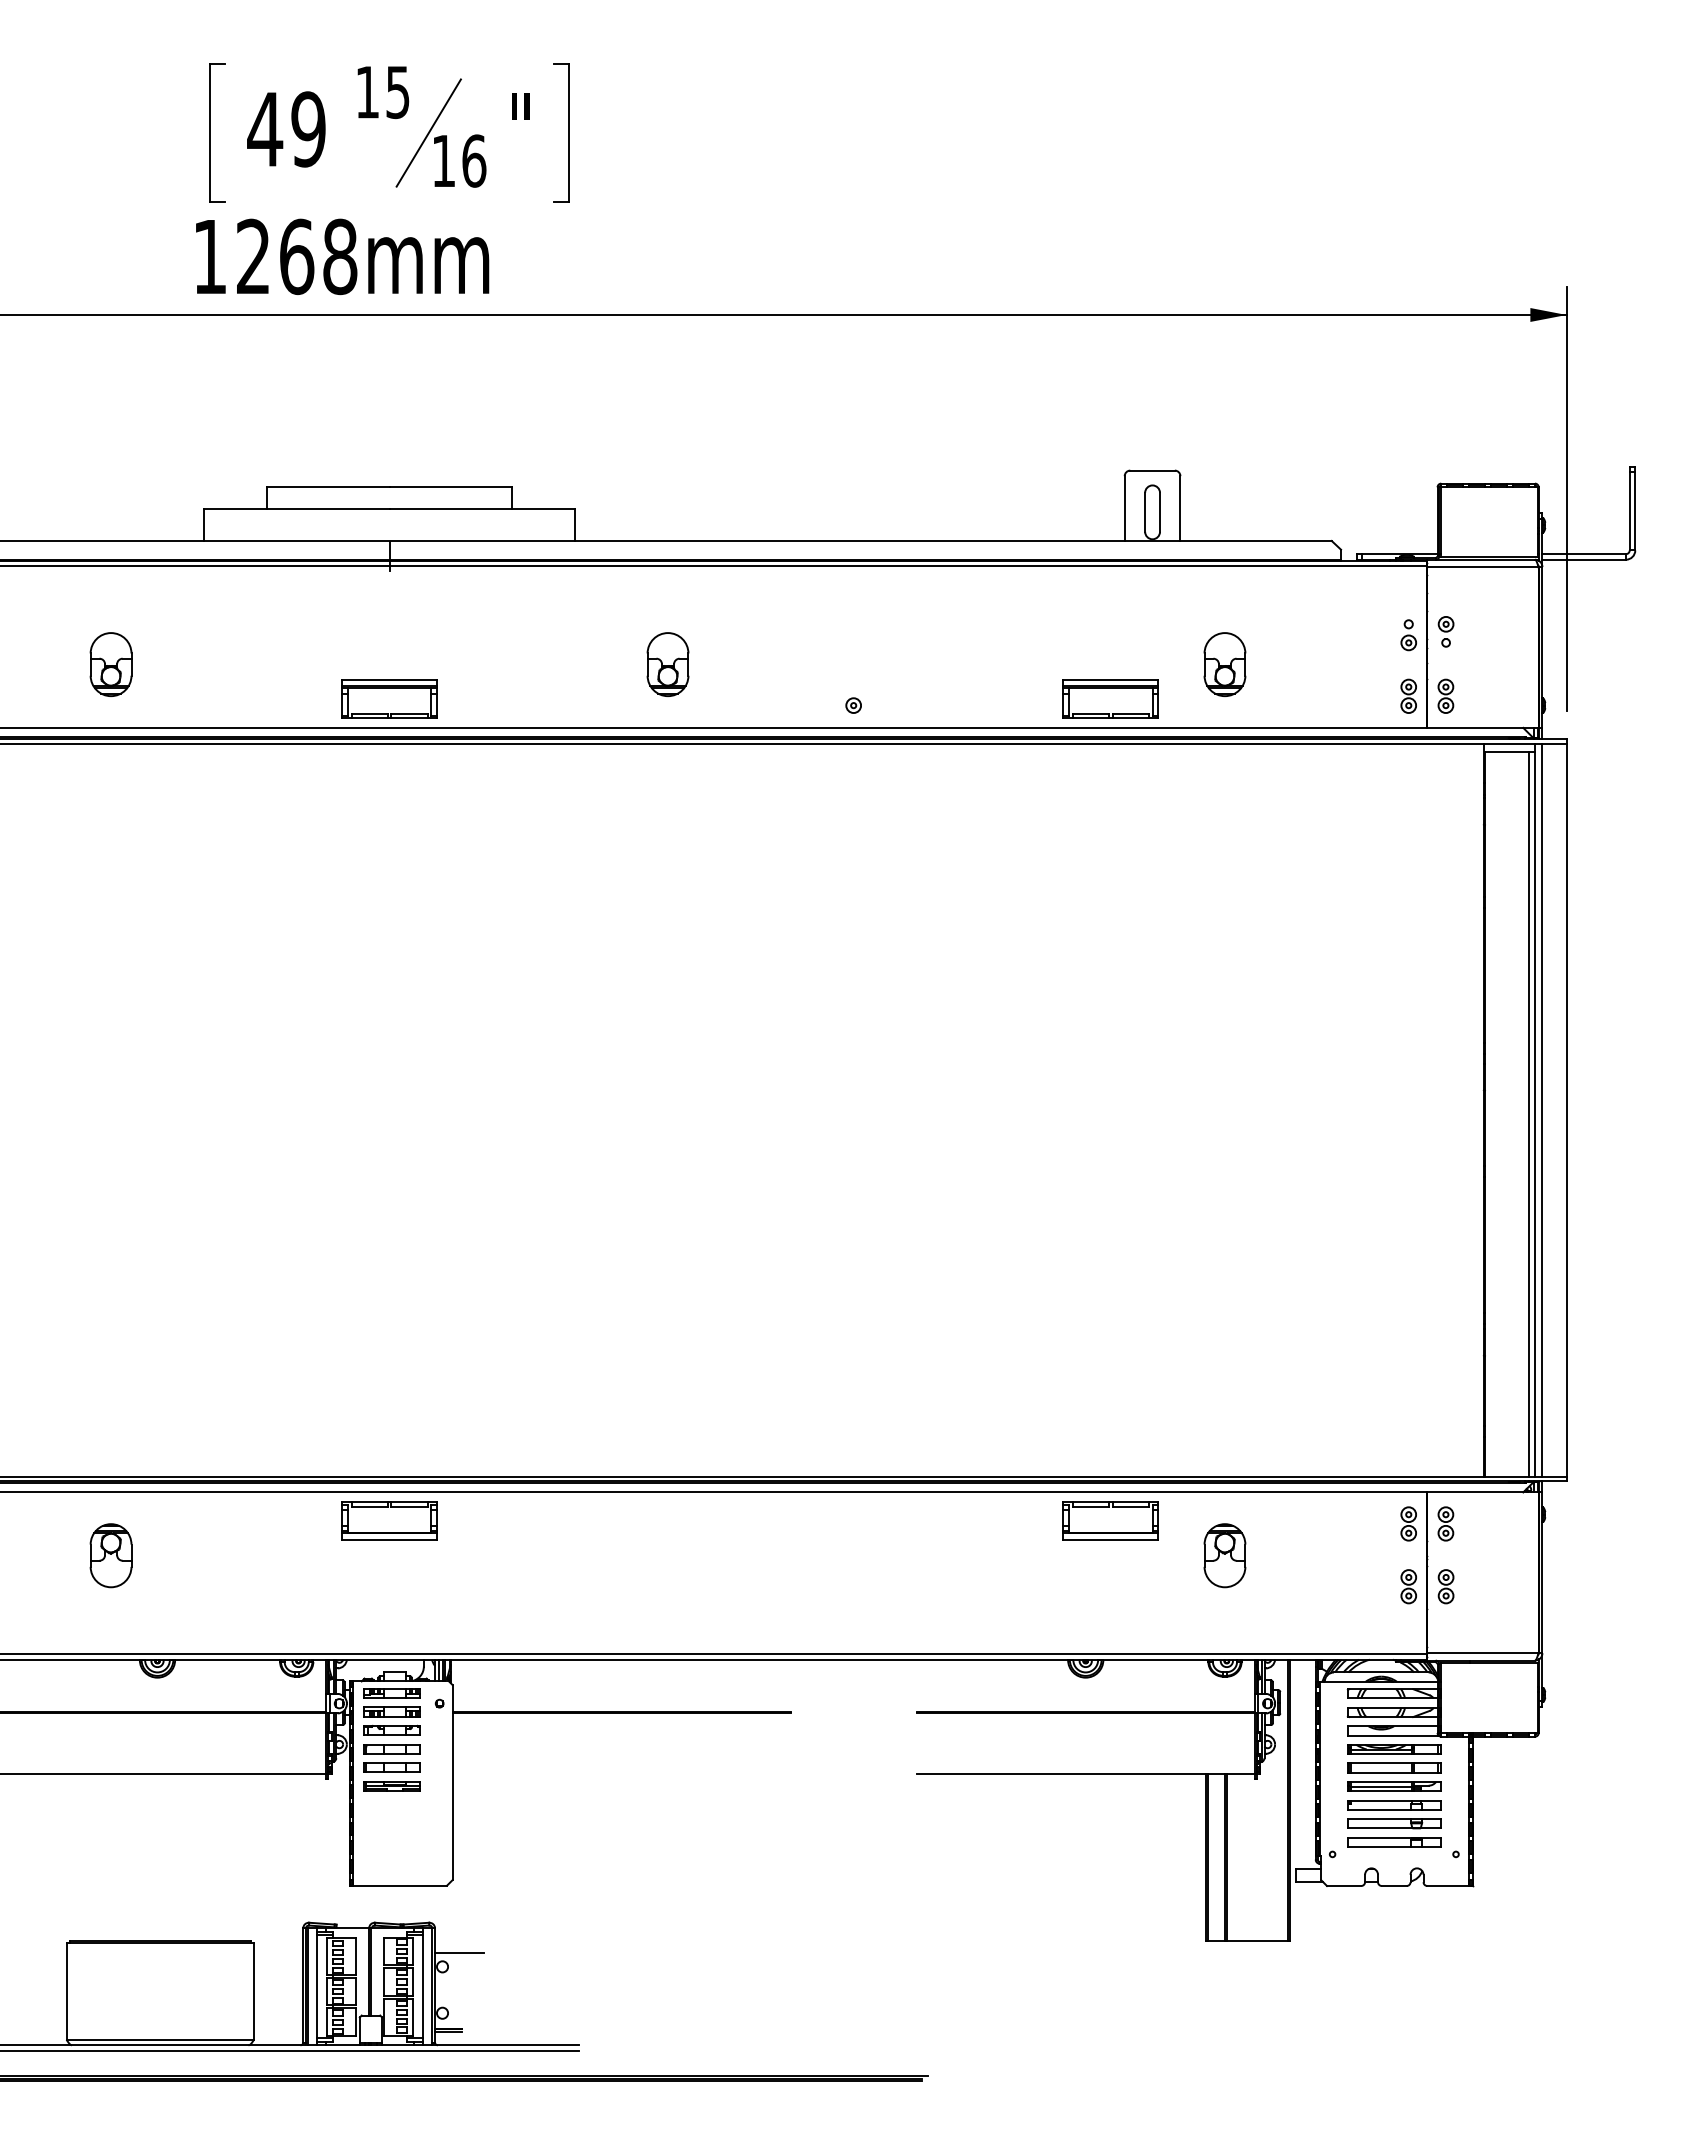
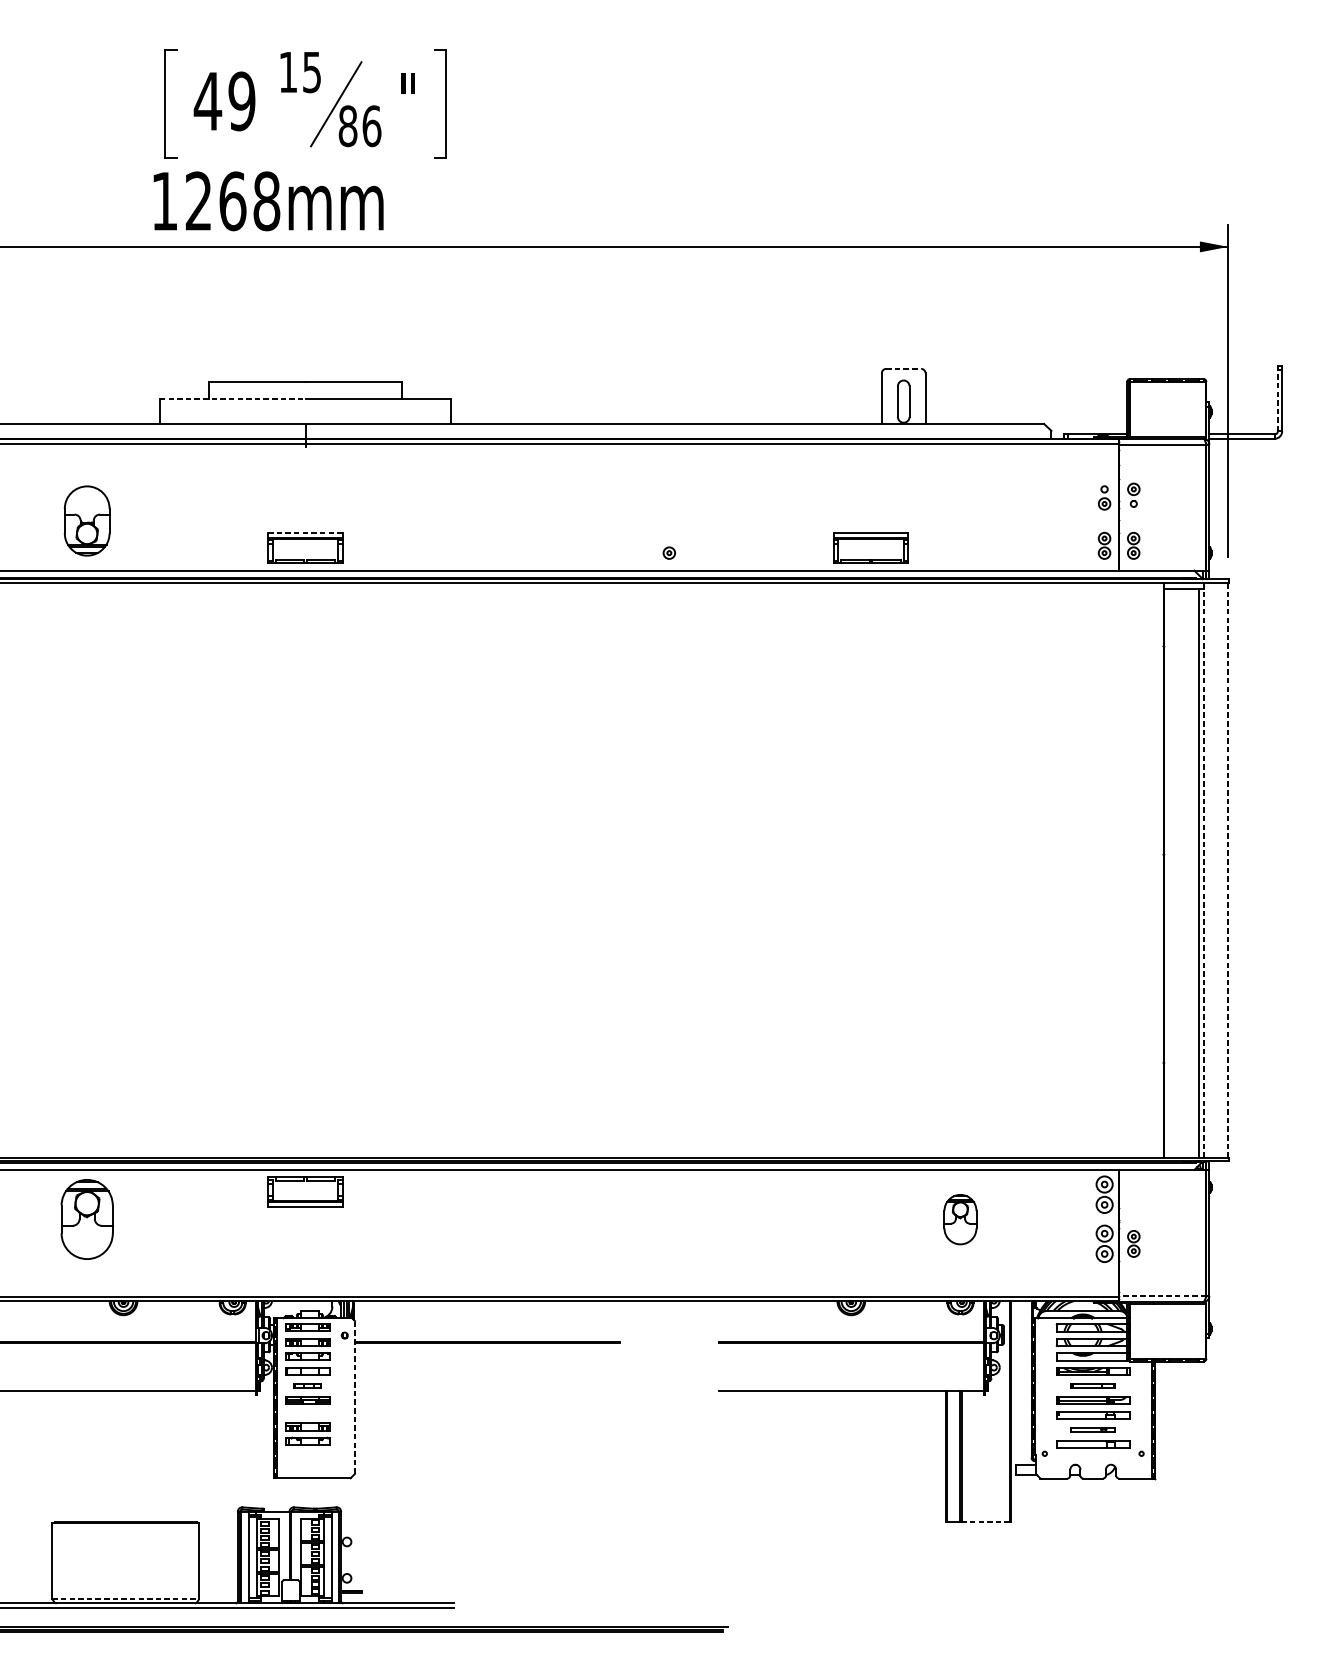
text: (443, 160) -> (347, 125), 16 -> 86
line: (1153, 470) -> (904, 368), solid -> dashed
line: (296, 509) -> (232, 399), solid -> dashed
line: (1629, 511) -> (1277, 400), solid -> dashed
part: (110, 664) -> (86, 520), size x1.4
part: (667, 664) -> (523, 520), removed
part: (1224, 664) -> (960, 520), removed
line: (389, 680) -> (305, 533), solid -> dashed
line: (1542, 1109) -> (1209, 869), removed
line: (1566, 1110) -> (1228, 870), solid -> dashed
line: (1535, 1114) -> (1203, 873), solid -> dashed
part: (1110, 1520) -> (870, 1192), removed
part: (1408, 1523) -> (1104, 1194), size x1.4
part: (1445, 1523) -> (1133, 1194), removed
part: (110, 1555) -> (86, 1219), size x1.6
part: (1408, 1586) -> (1104, 1243), size x1.4
line: (1482, 1653) -> (1162, 1296), solid -> dashed
part: (391, 1767) -> (307, 1385), size x0.6
part: (1394, 1767) -> (1093, 1385), size x0.6
line: (452, 1782) -> (354, 1397), solid -> dashed
part: (1394, 1823) -> (1093, 1429), size x0.6
part: (391, 1828) -> (307, 1433), added
line: (1257, 1940) -> (985, 1521), solid -> dashed
line: (459, 1953) -> (360, 1531), removed
line: (160, 2039) -> (125, 1598), solid -> dashed

